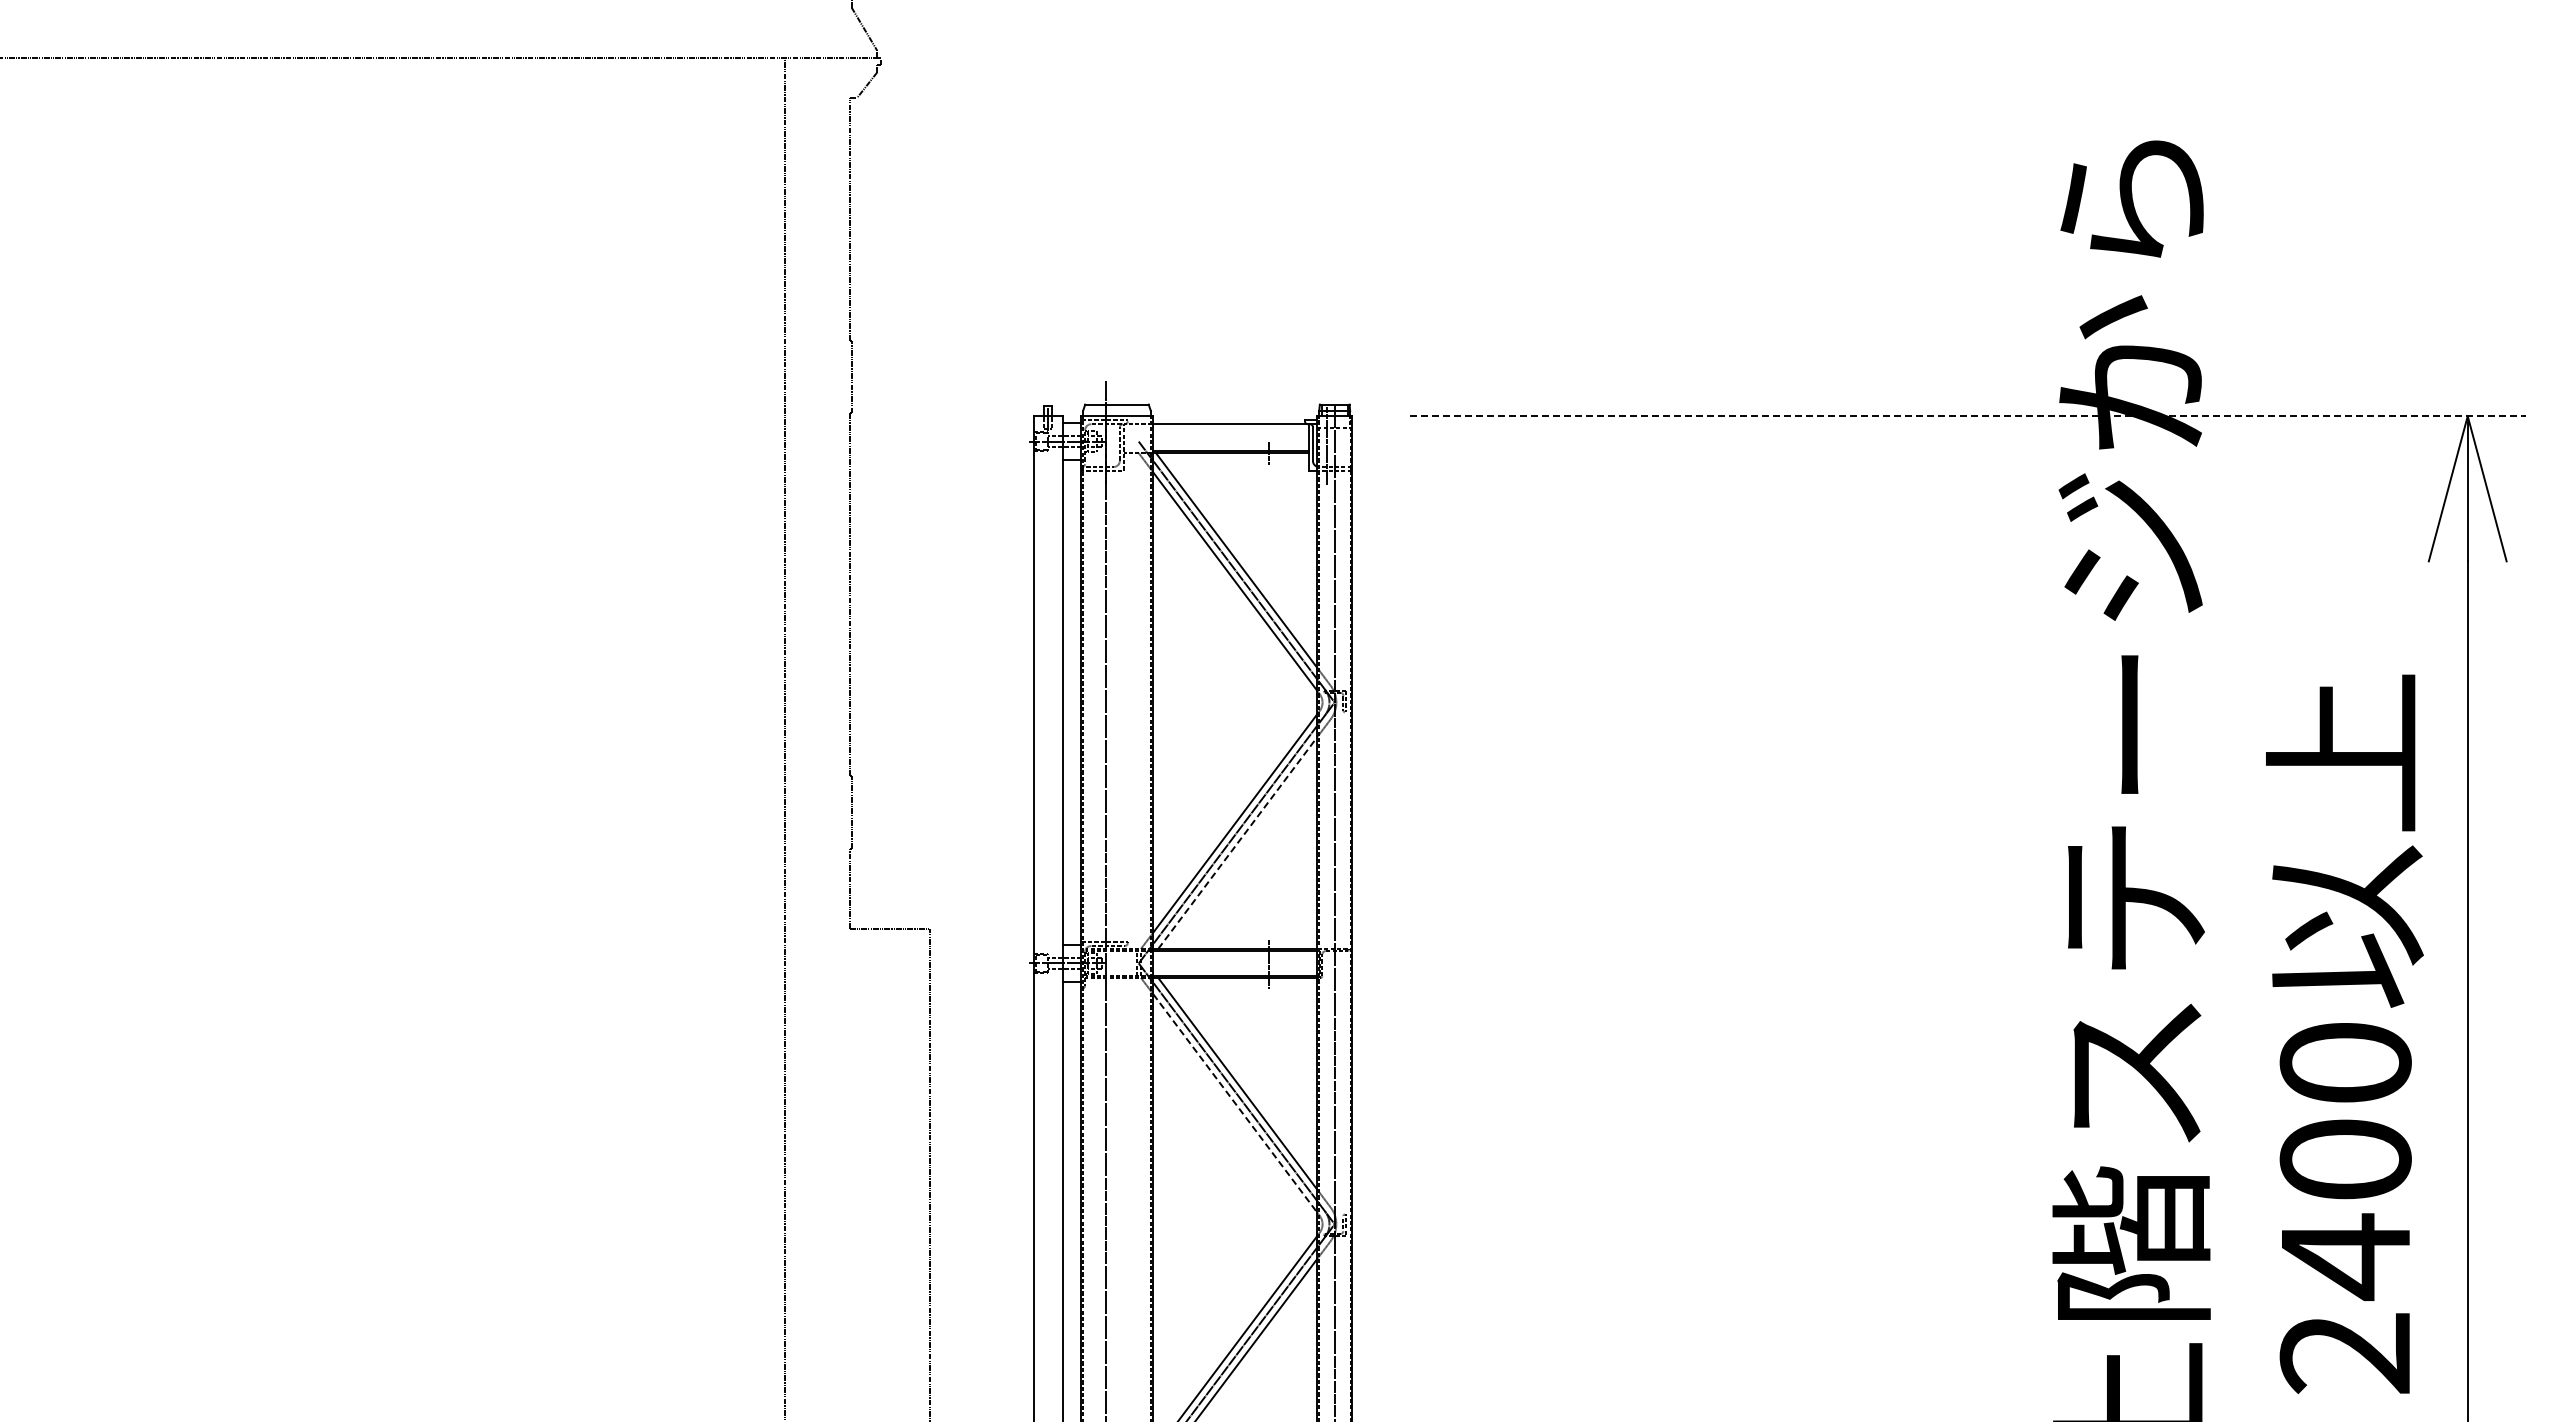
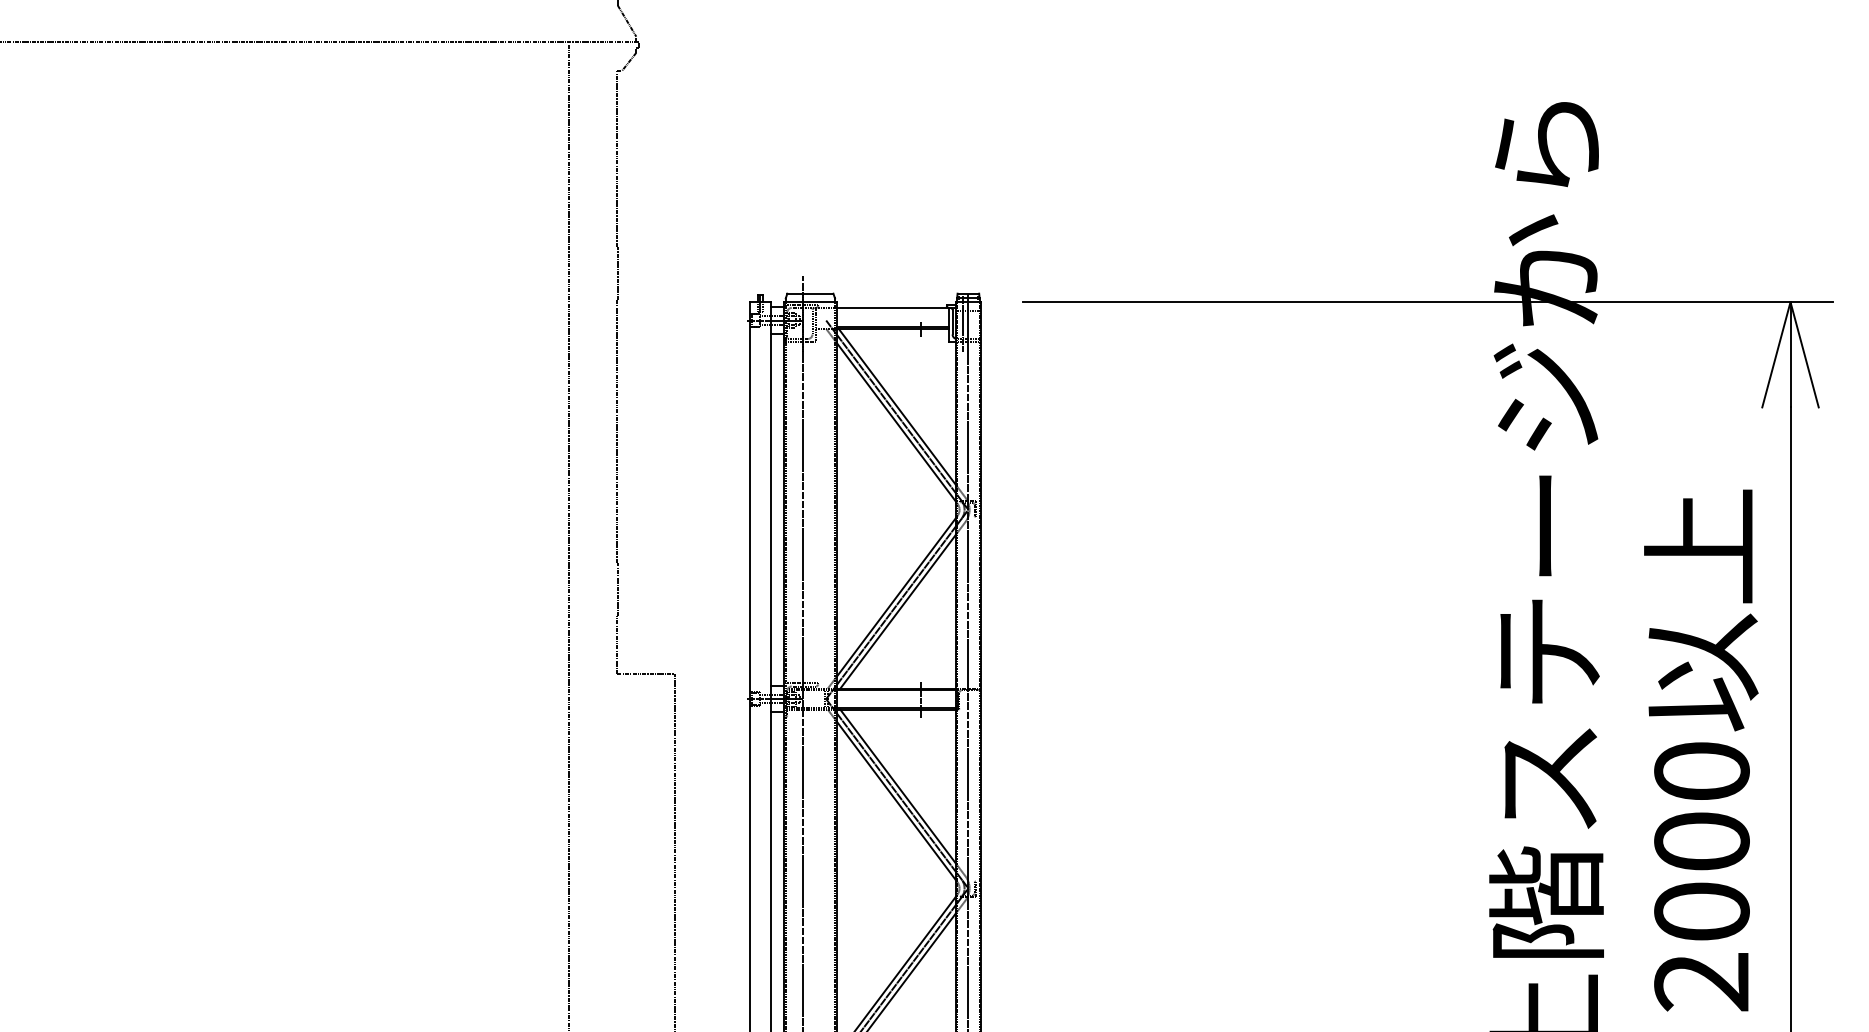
line: (1968, 416) -> (1428, 302), dashed -> solid
line: (1237, 842) -> (897, 611), dashed -> solid
line: (1235, 1103) -> (896, 800), dashed -> solid
text: (2345, 1257) -> (1701, 912), 2400 -> 2000

